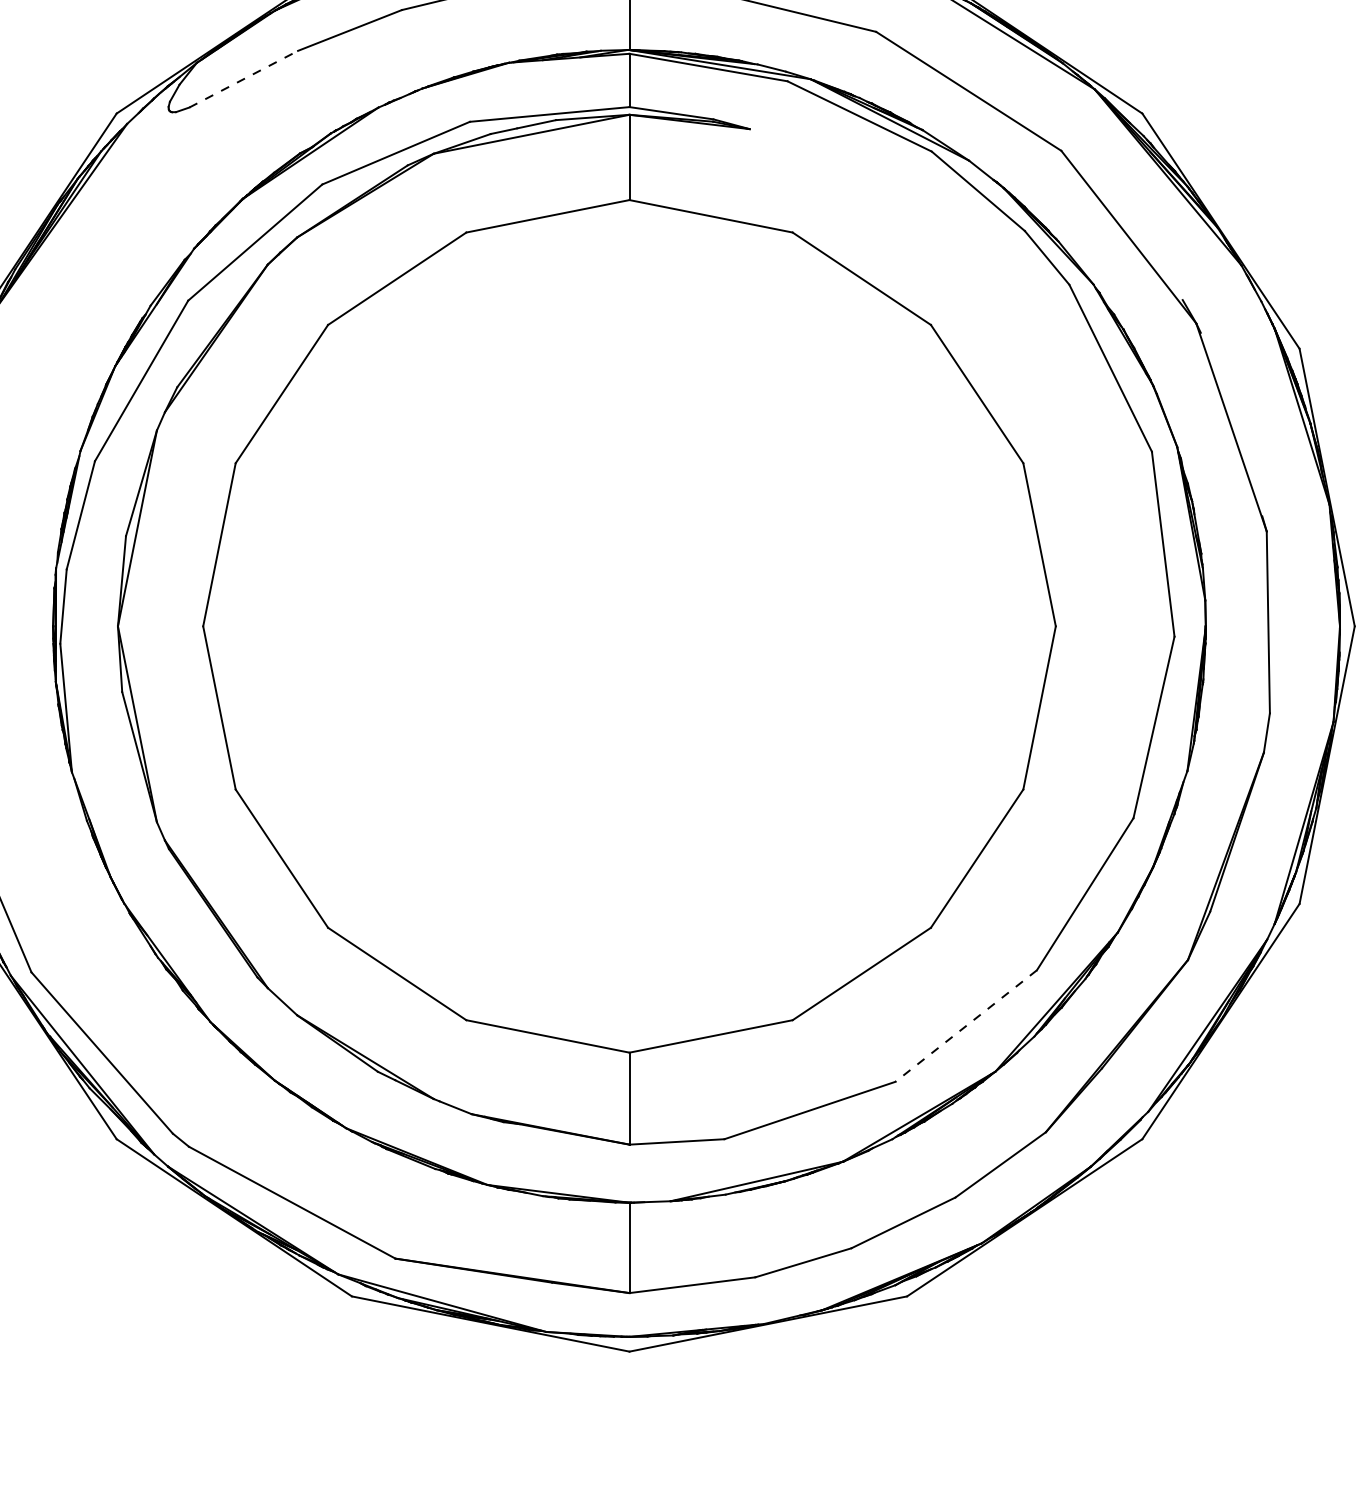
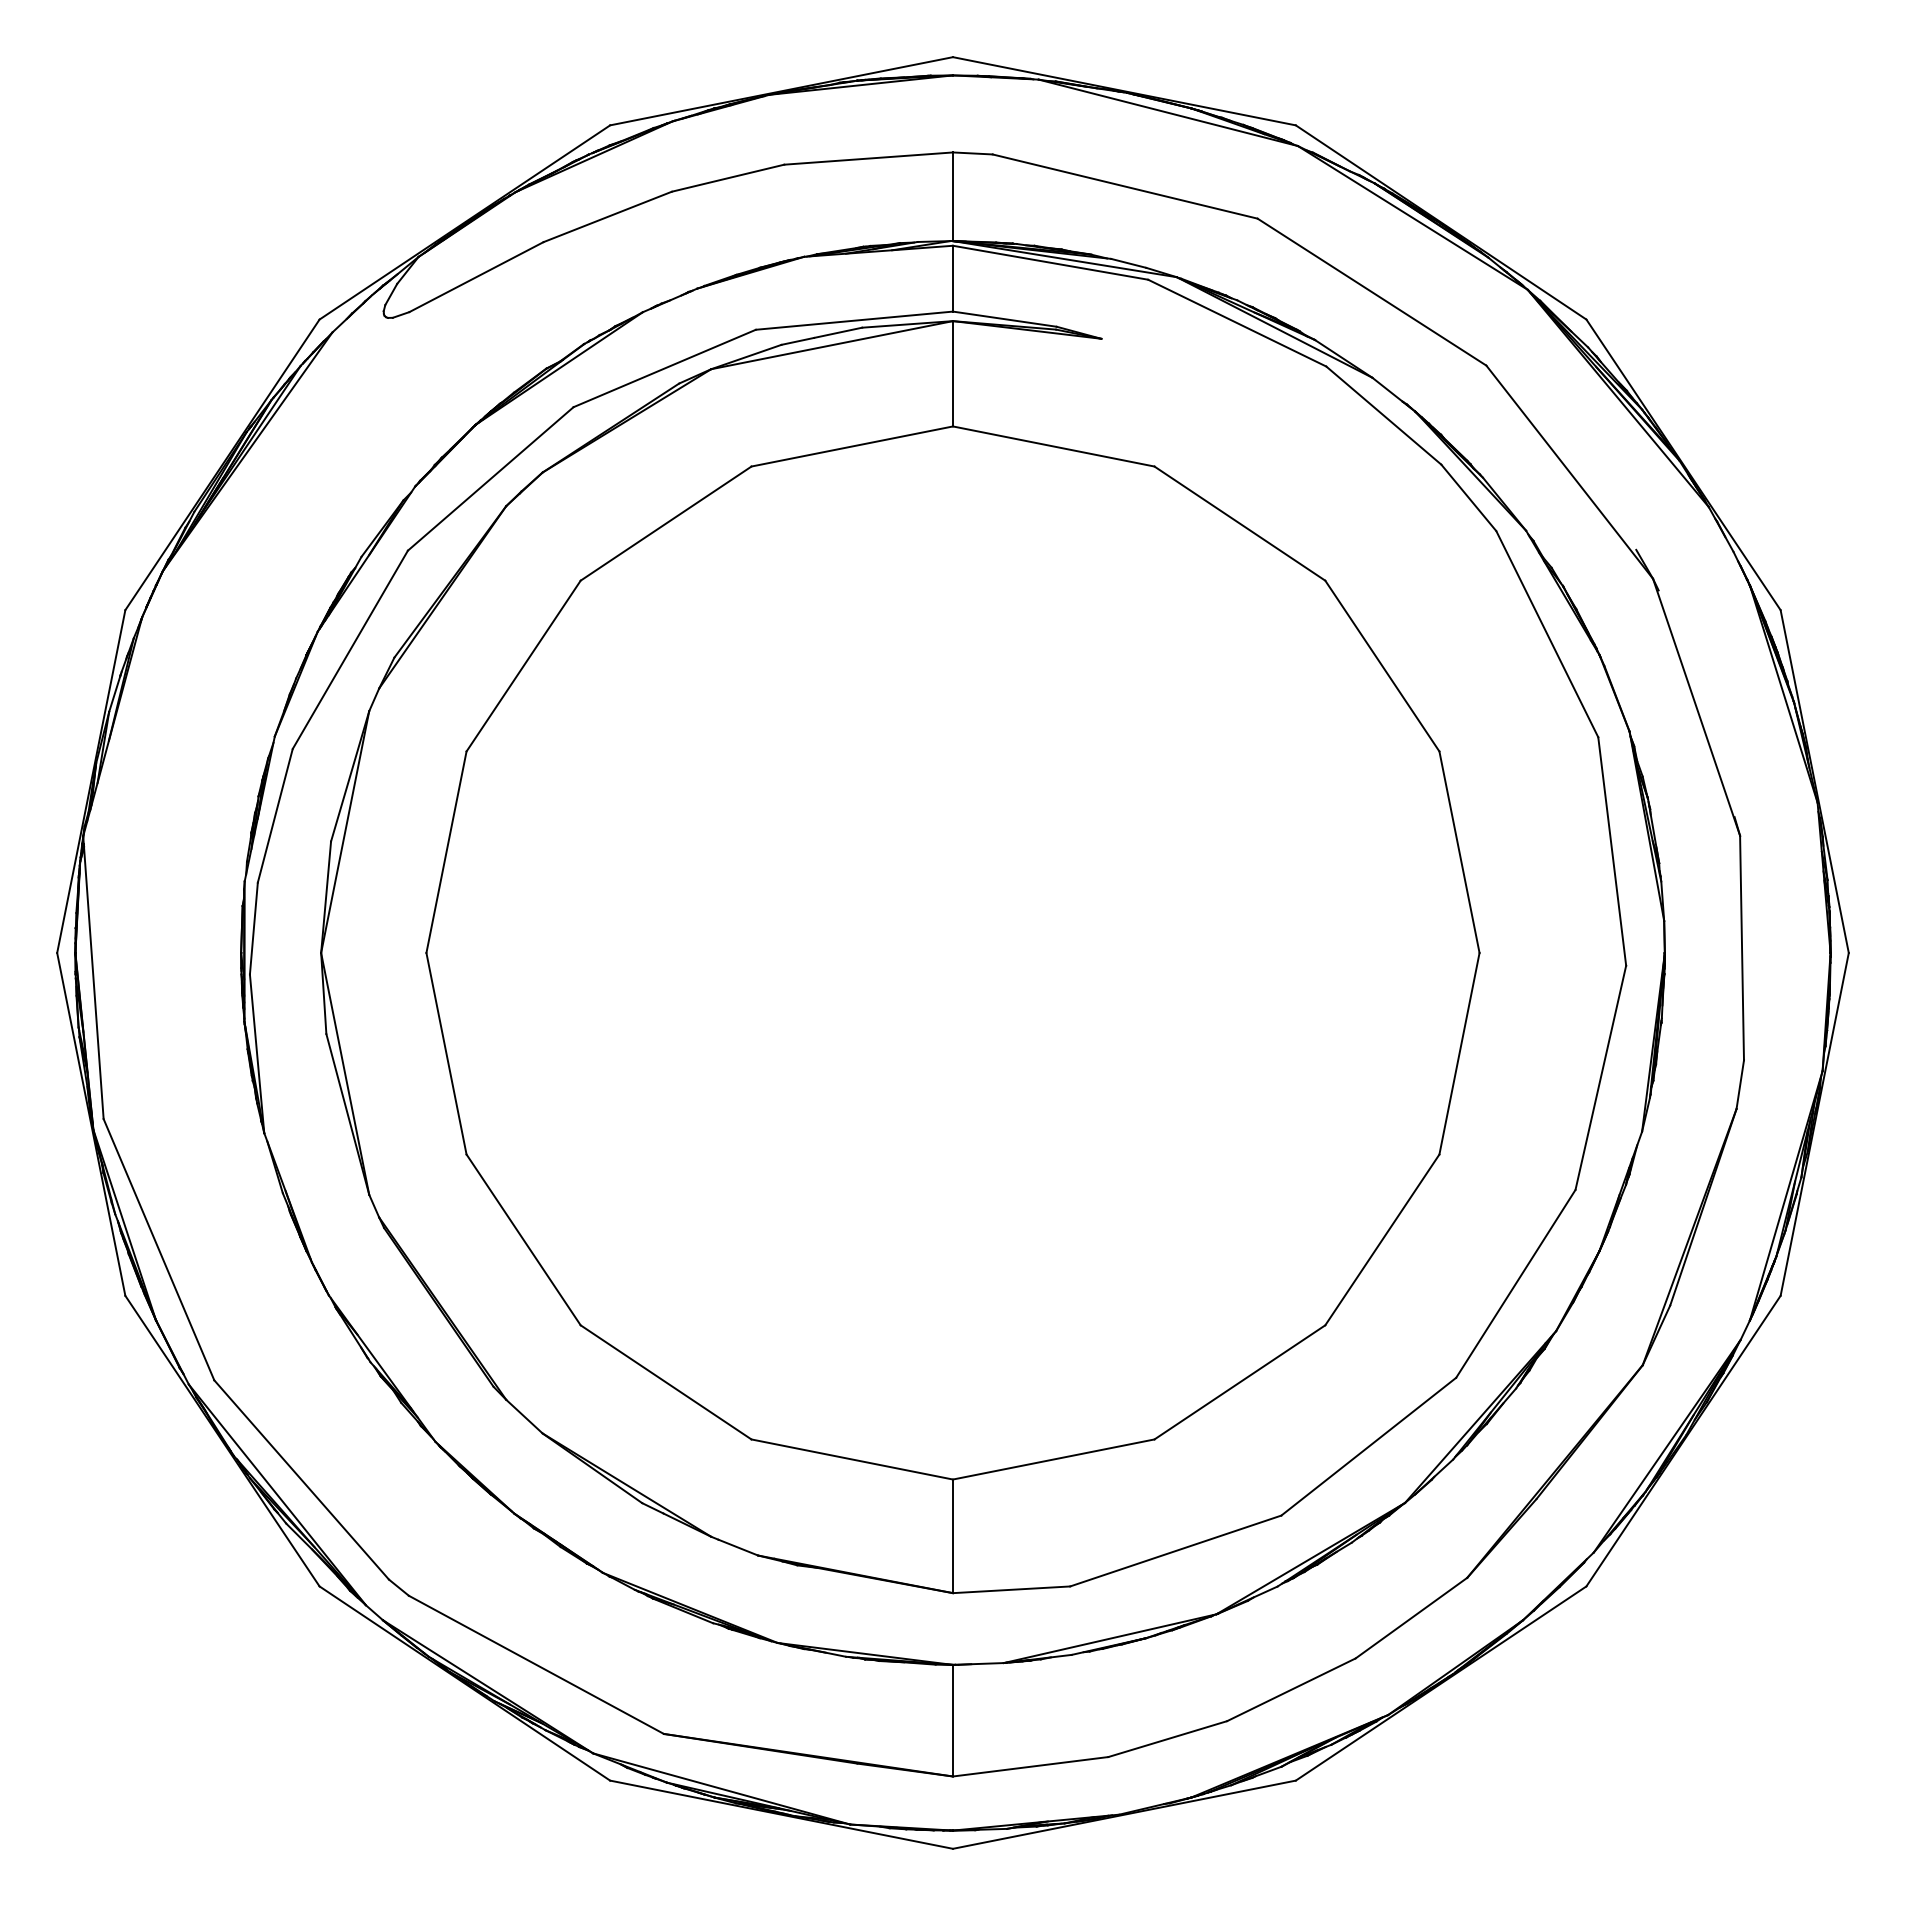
line: (243, 79) -> (476, 277), dashed -> solid
line: (965, 1026) -> (1368, 1447), dashed -> solid

